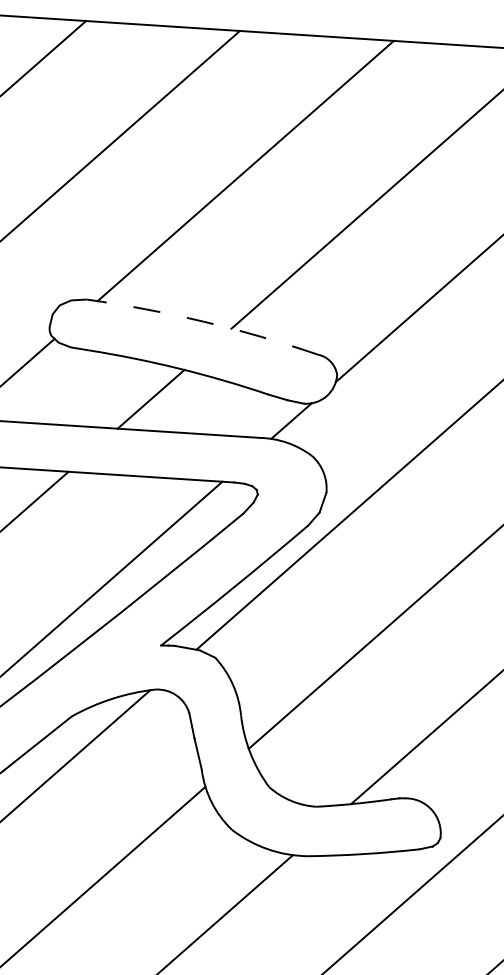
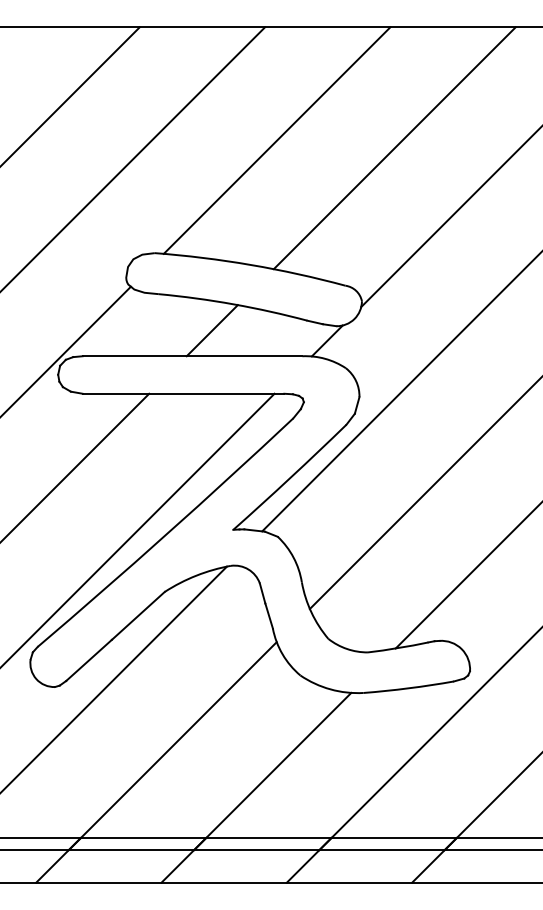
arc: (203, 321) -> (250, 264), dashed -> solid

